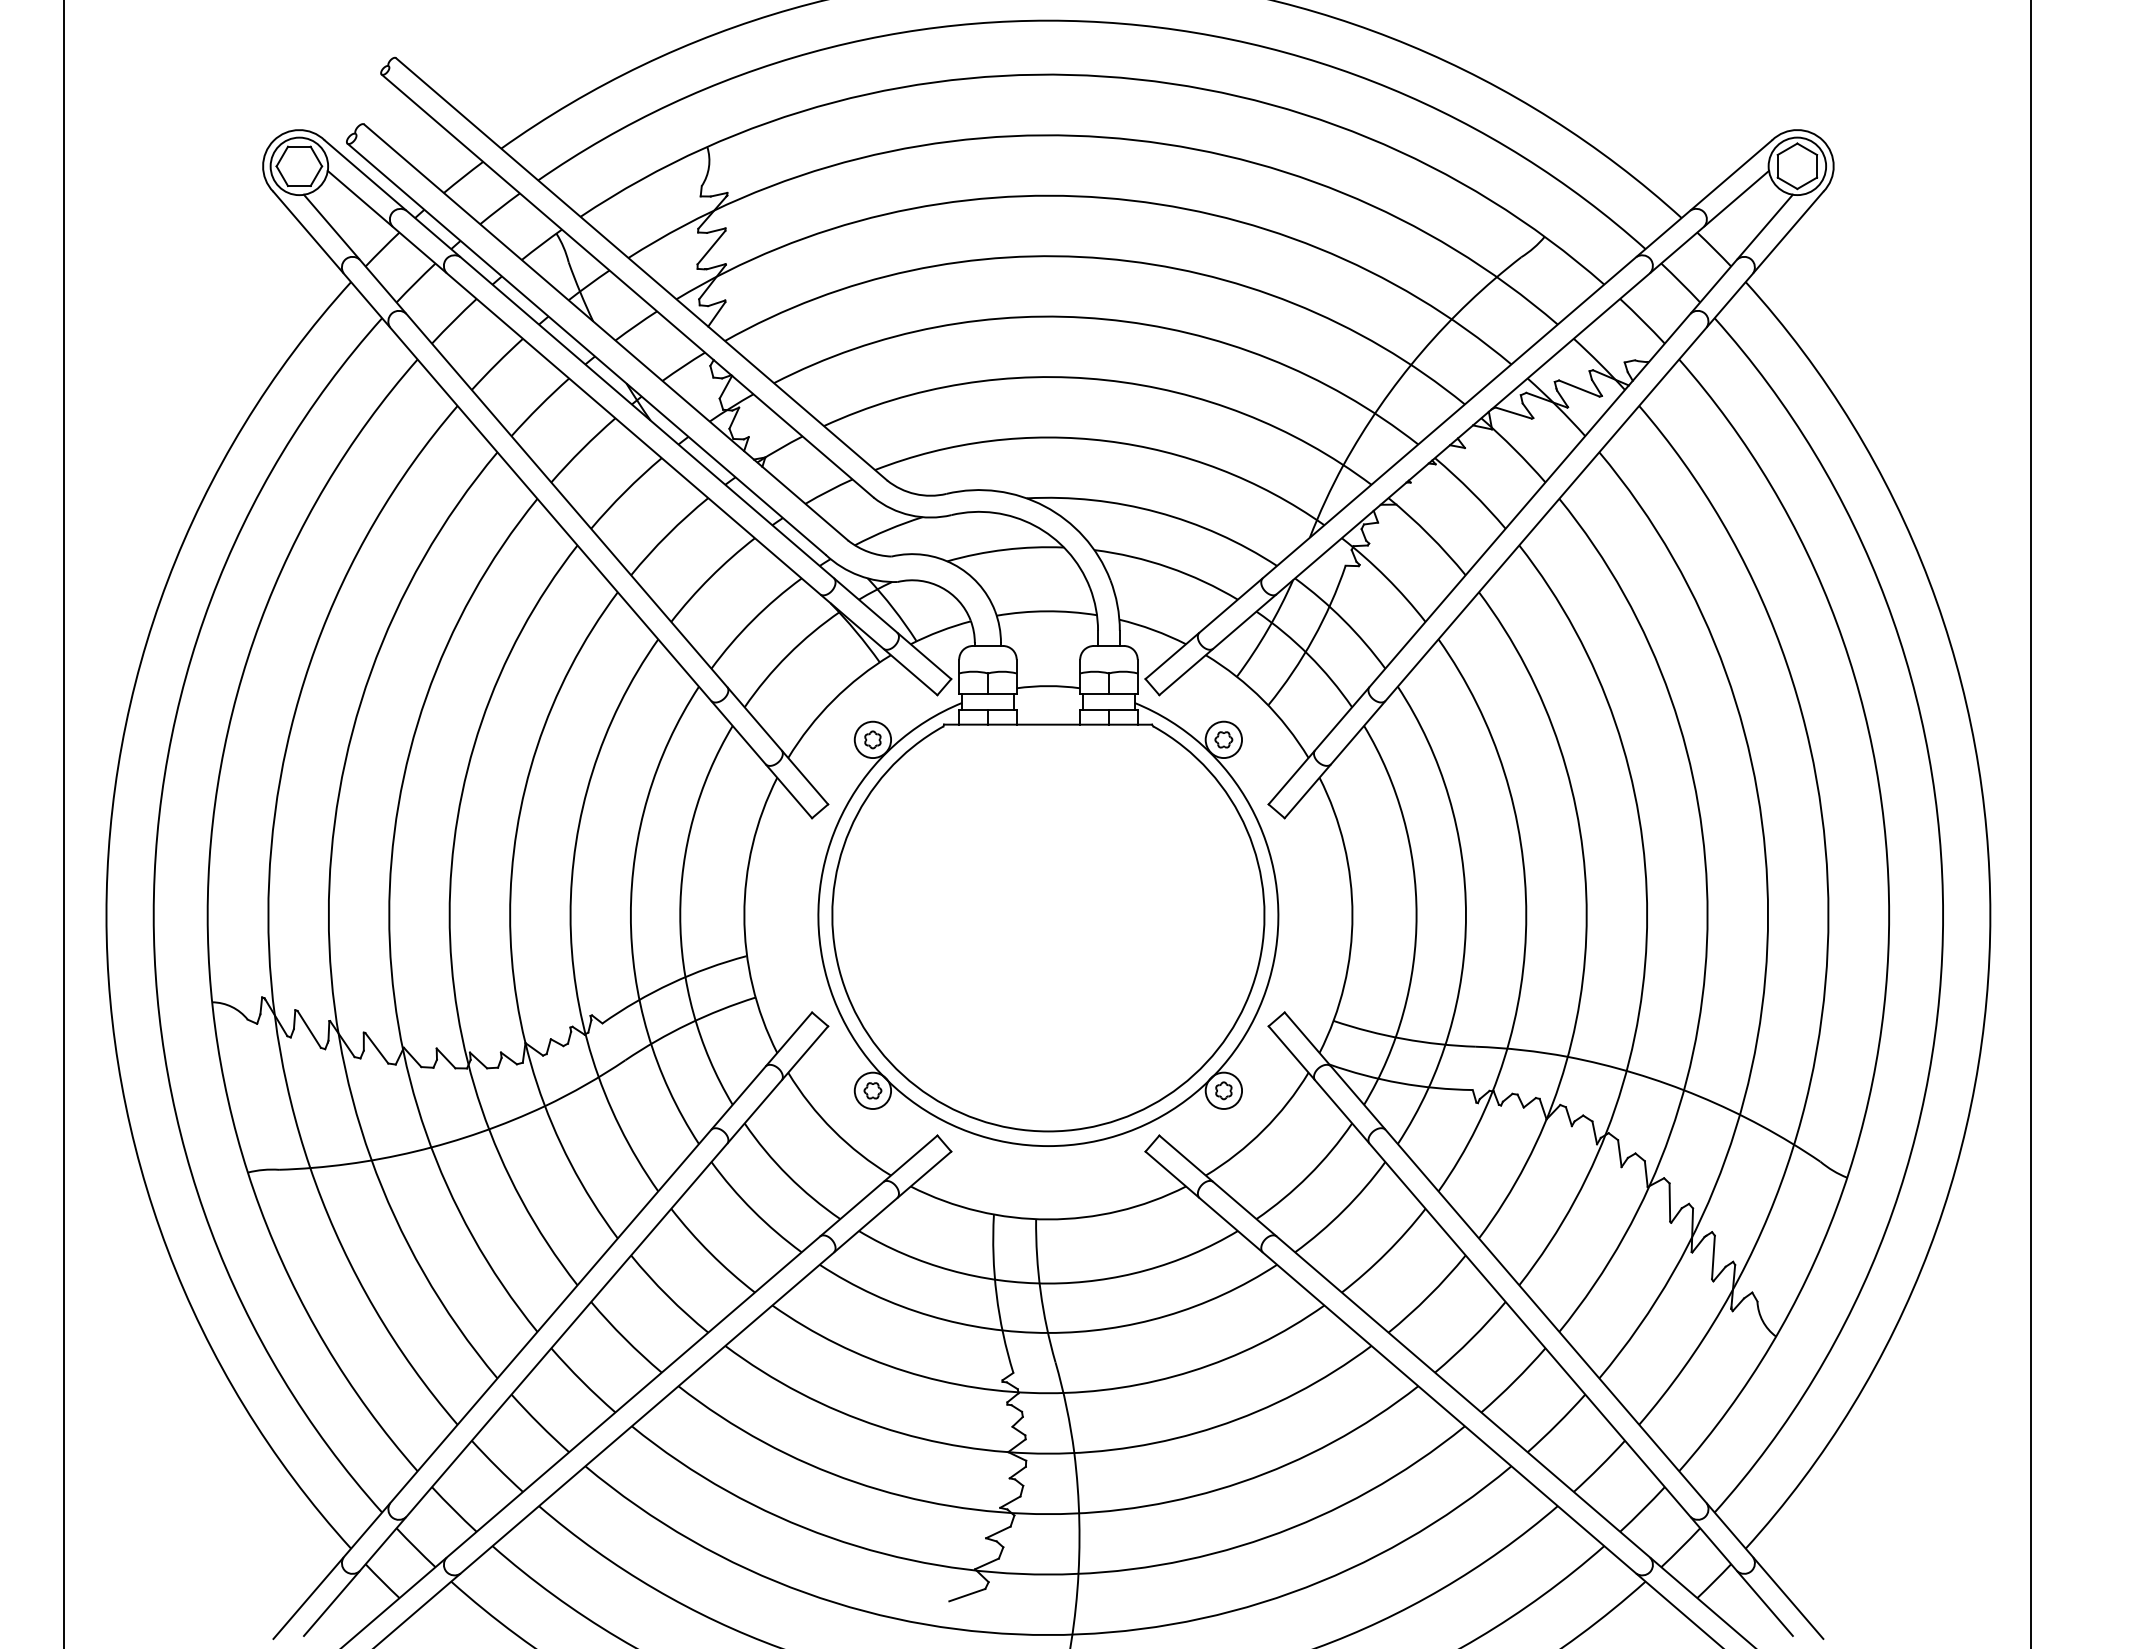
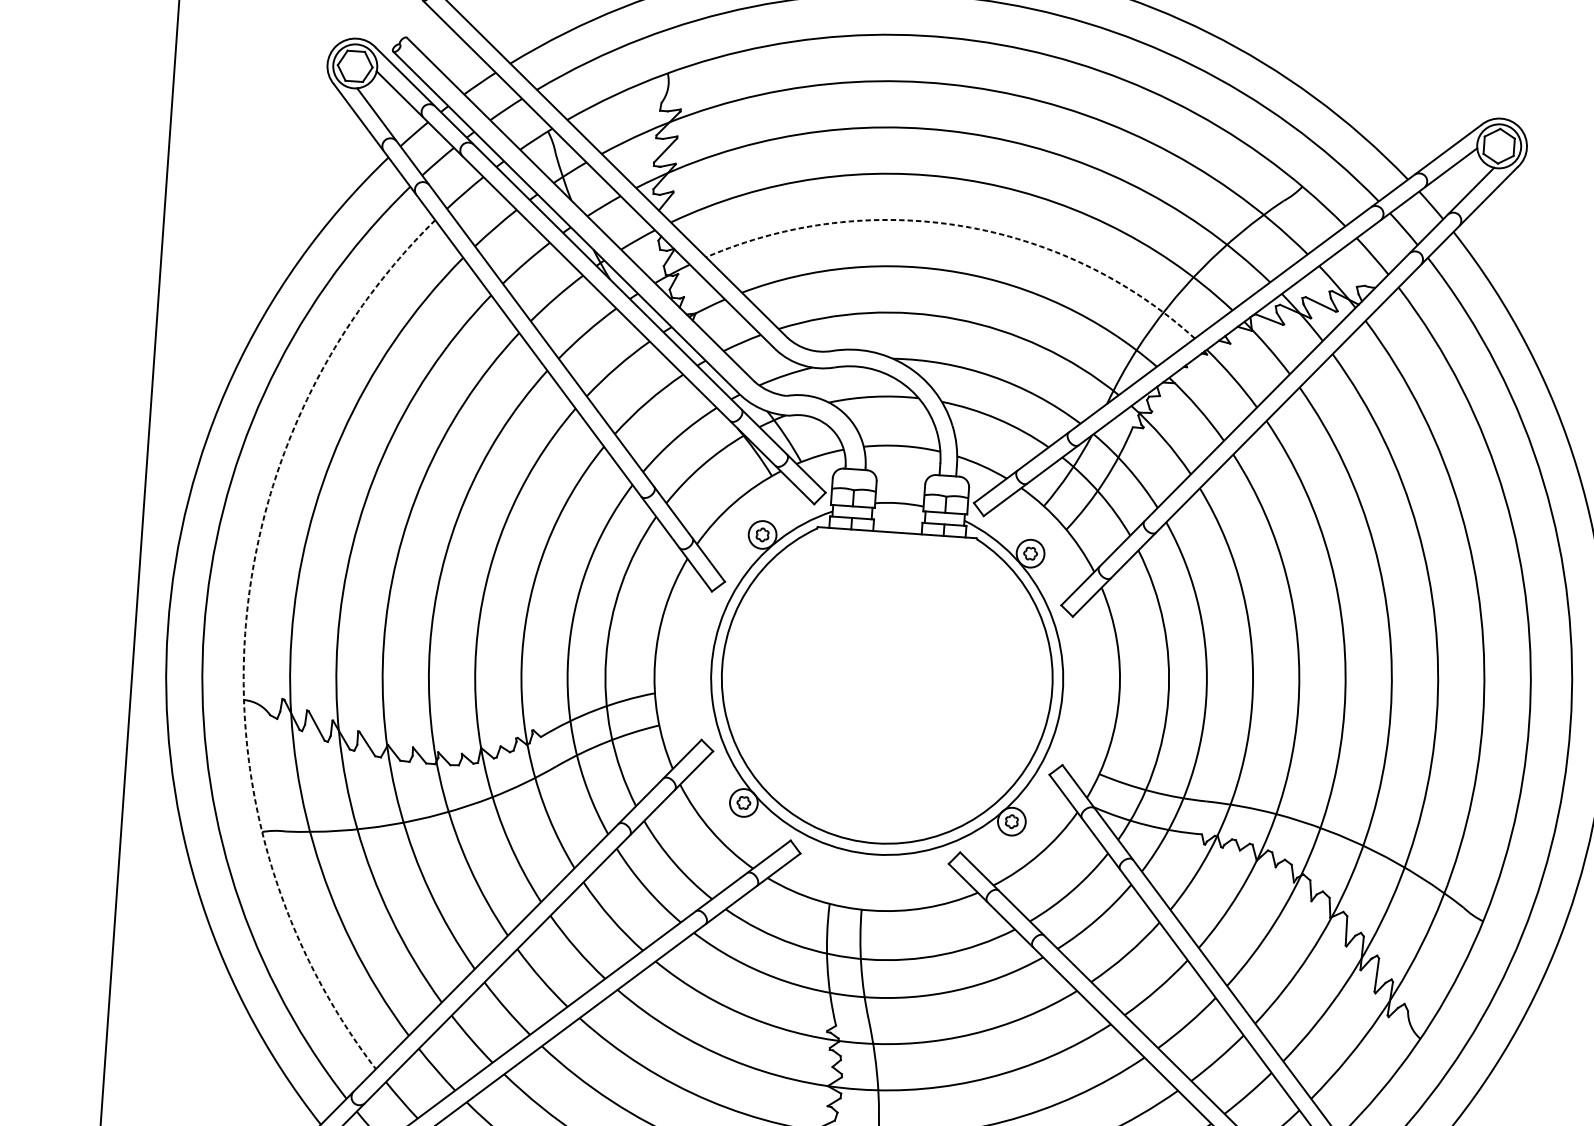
arc: (1105, 319) -> (962, 226), solid -> dashed
arc: (207, 915) -> (245, 633), solid -> dashed

